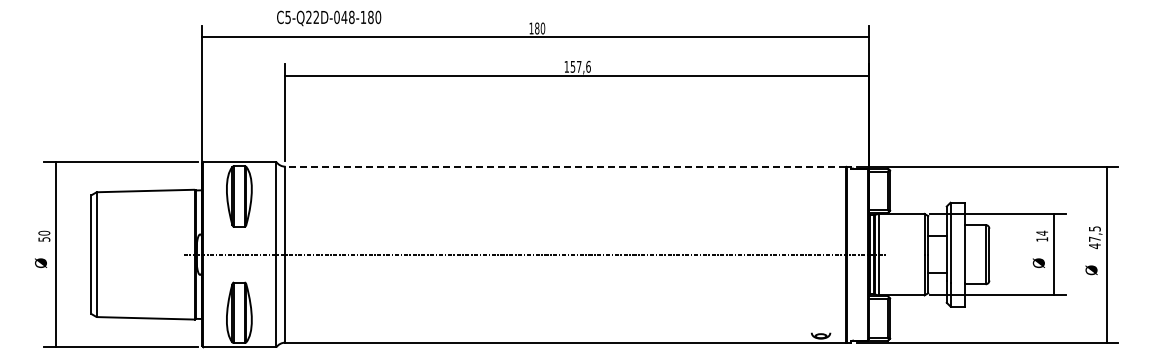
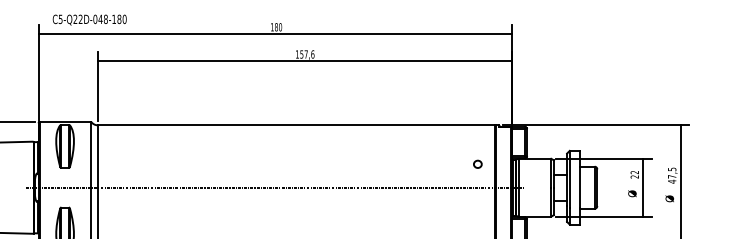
text: (329, 18) -> (90, 20), moved
line: (565, 166) -> (296, 125), dashed -> solid
part: (820, 221) -> (477, 164), added
text: (1042, 235) -> (635, 174), 14 -> 22

